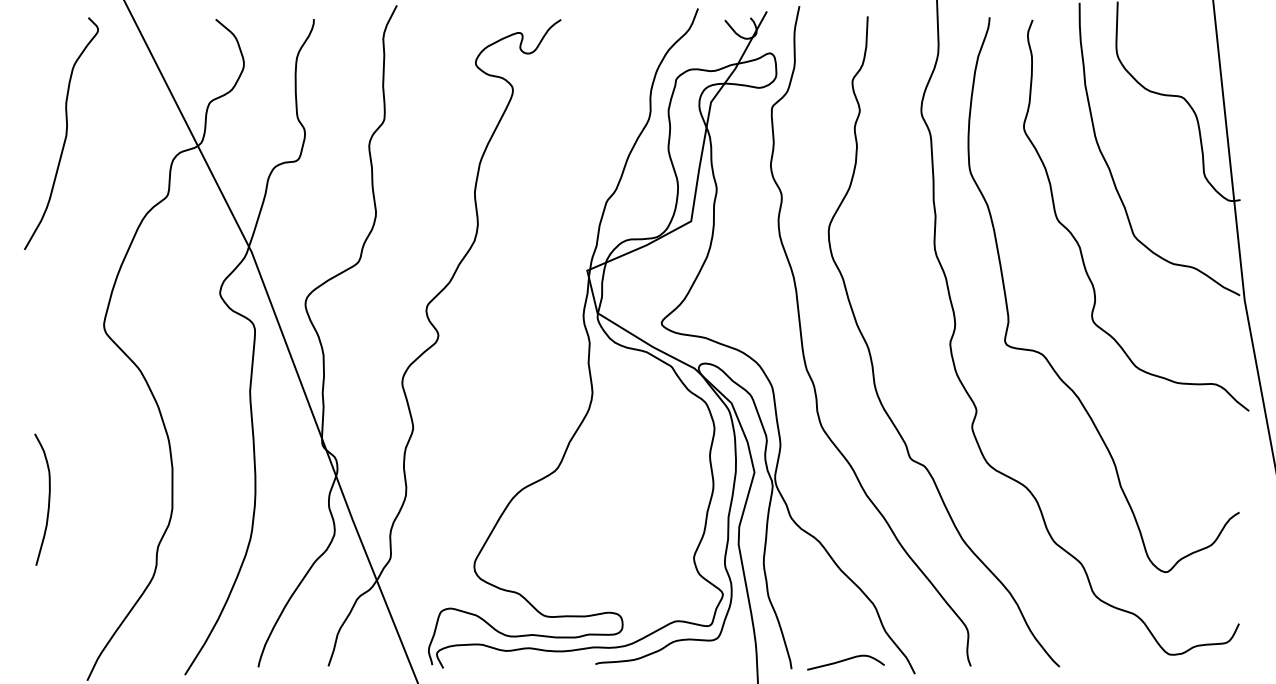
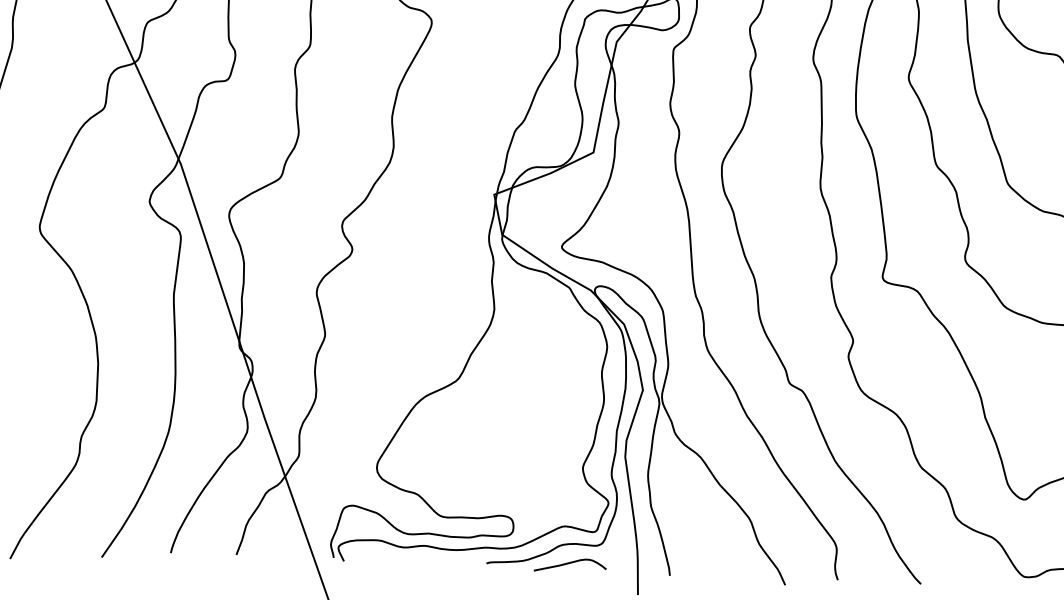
curve: (844, 661) -> (569, 564), moved

